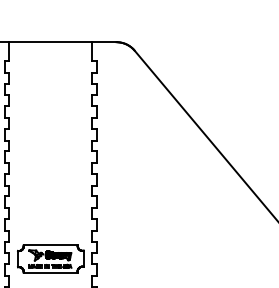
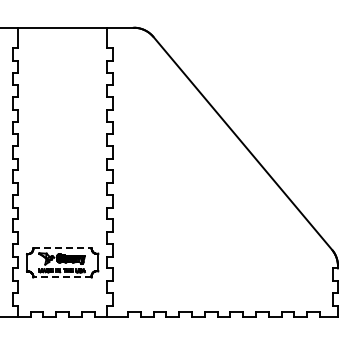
line: (51, 245) -> (63, 248), solid -> dashed
line: (50, 272) -> (62, 277), solid -> dashed

